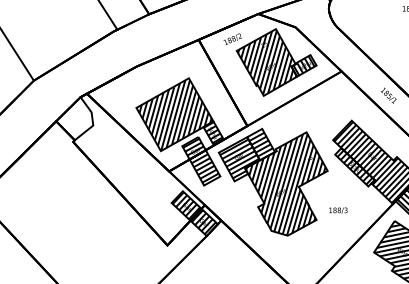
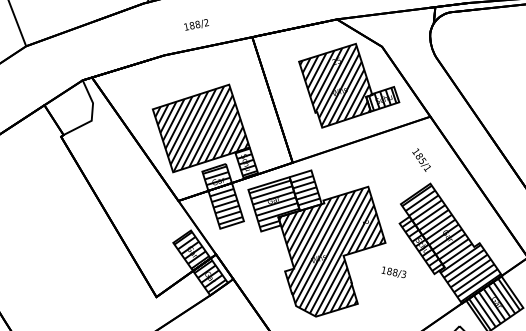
text: (232, 38) -> (196, 23), moved
text: (388, 95) -> (421, 159), moved
text: (338, 210) -> (394, 272), moved

